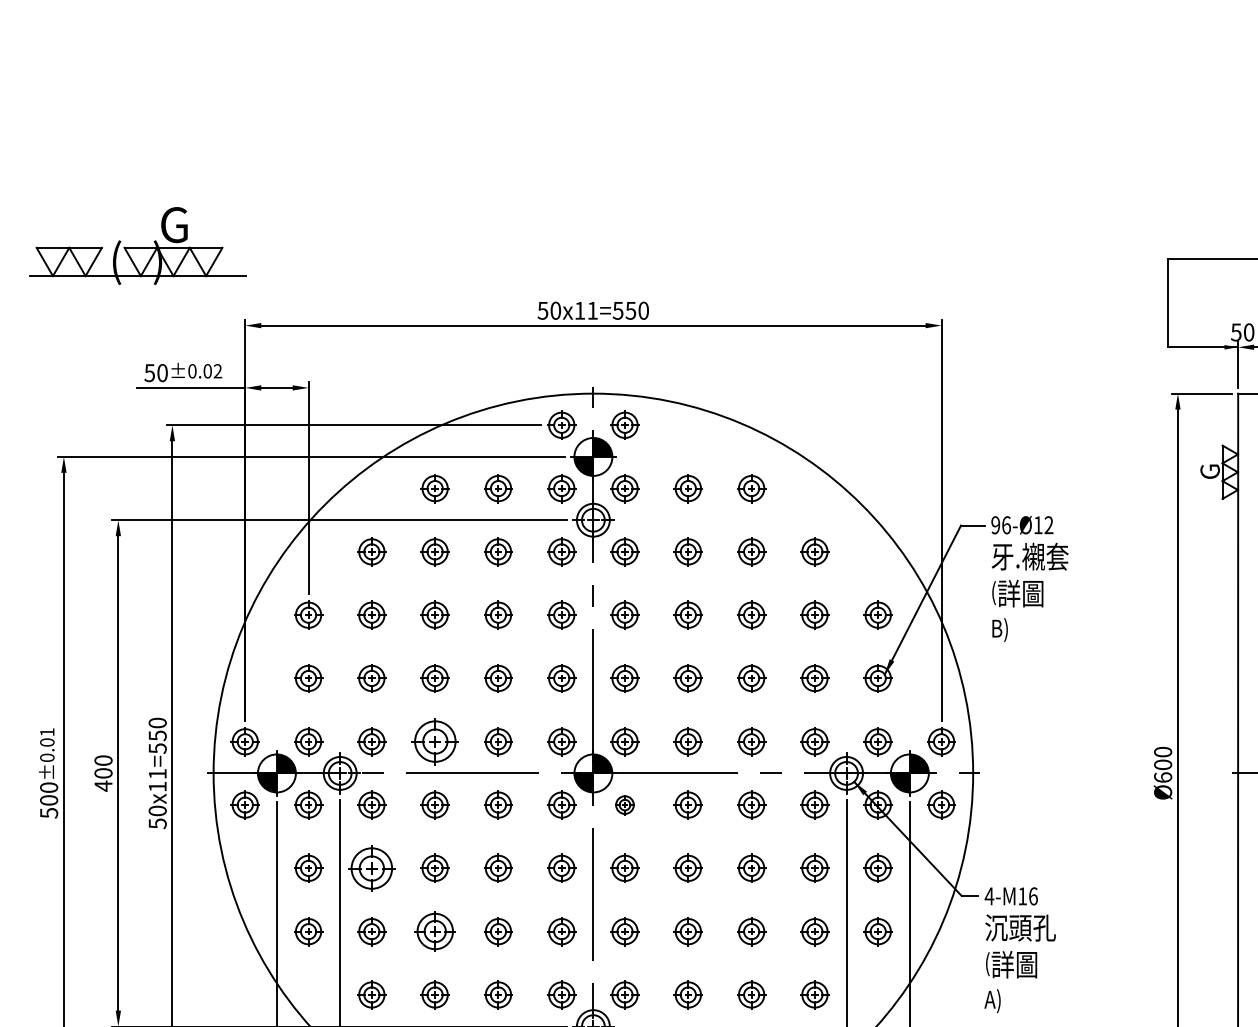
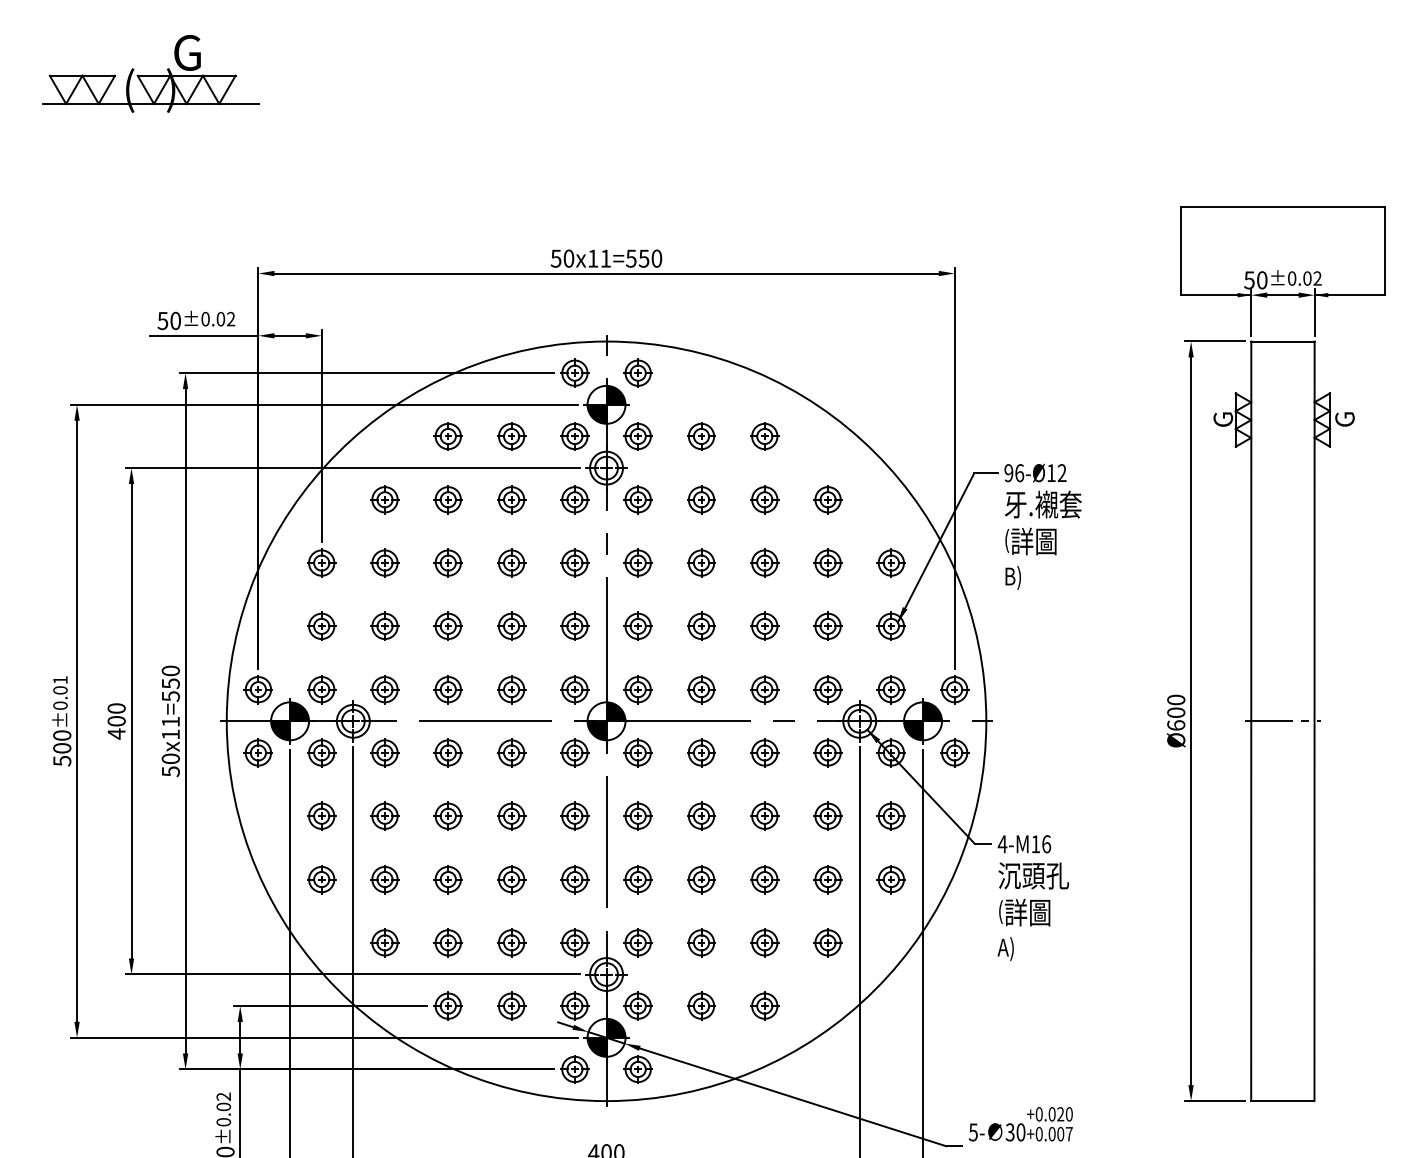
part: (137, 245) -> (150, 73), moved
part: (434, 741) -> (447, 689), size x0.62
part: (624, 804) -> (637, 752), size x1.43
part: (371, 867) -> (384, 815), size x0.62
part: (434, 931) -> (447, 879), size x0.71

